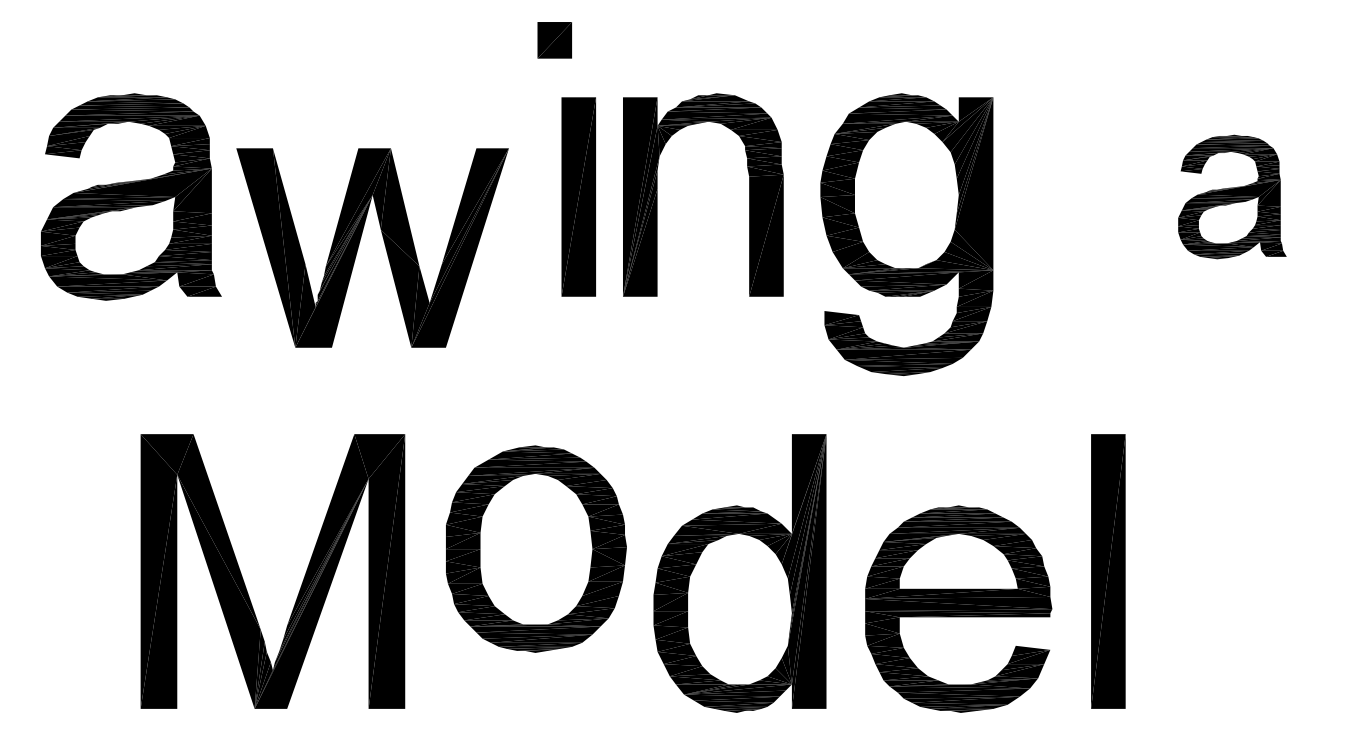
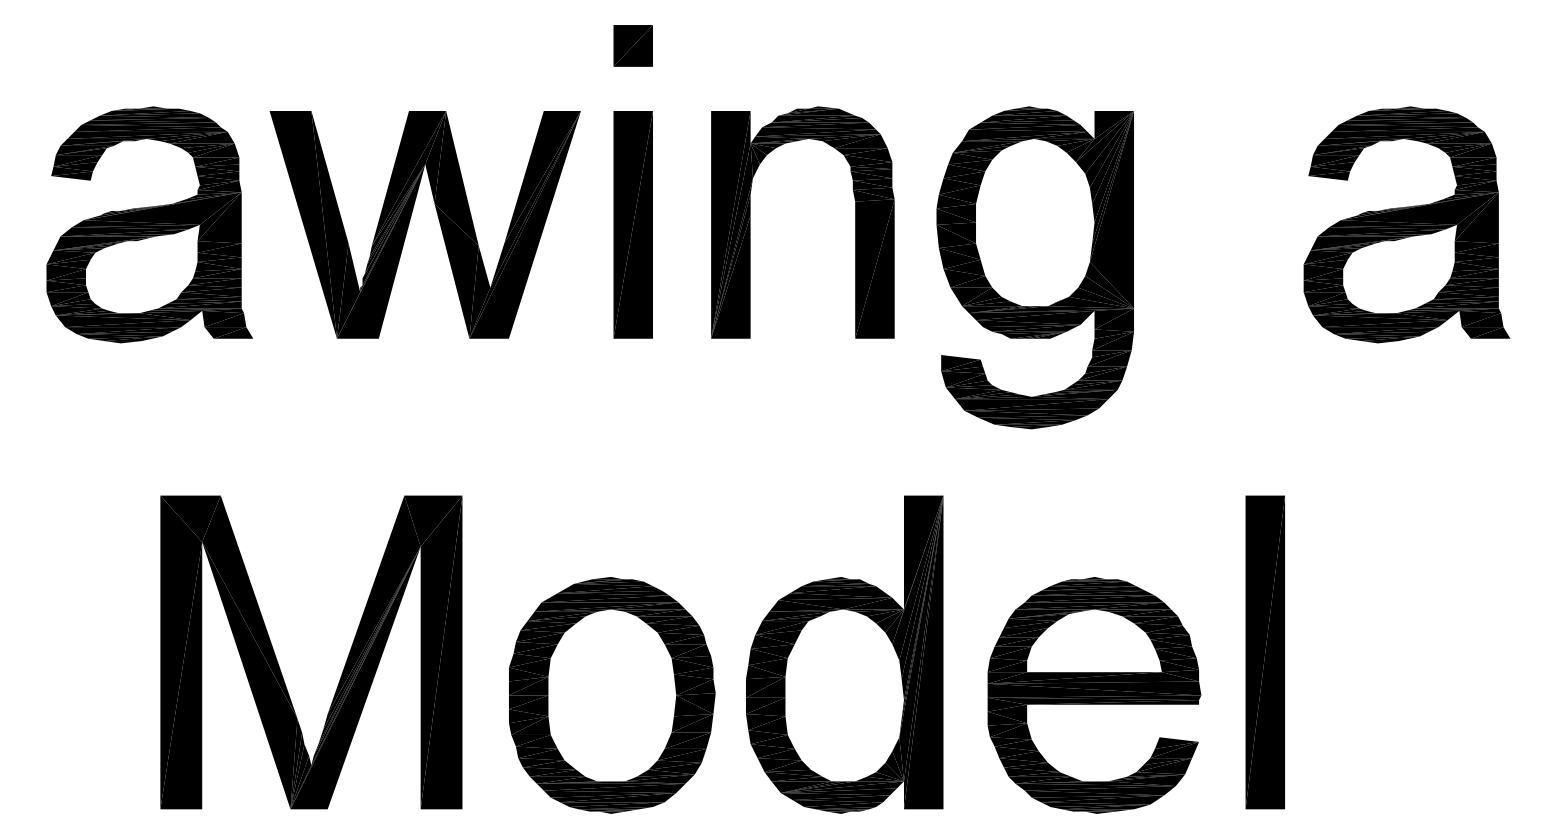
part: (578, 196) -> (632, 224), moved
part: (1232, 196) -> (1407, 224), size x1.67
part: (384, 245) -> (438, 221), moved
part: (536, 548) -> (612, 694), moved

